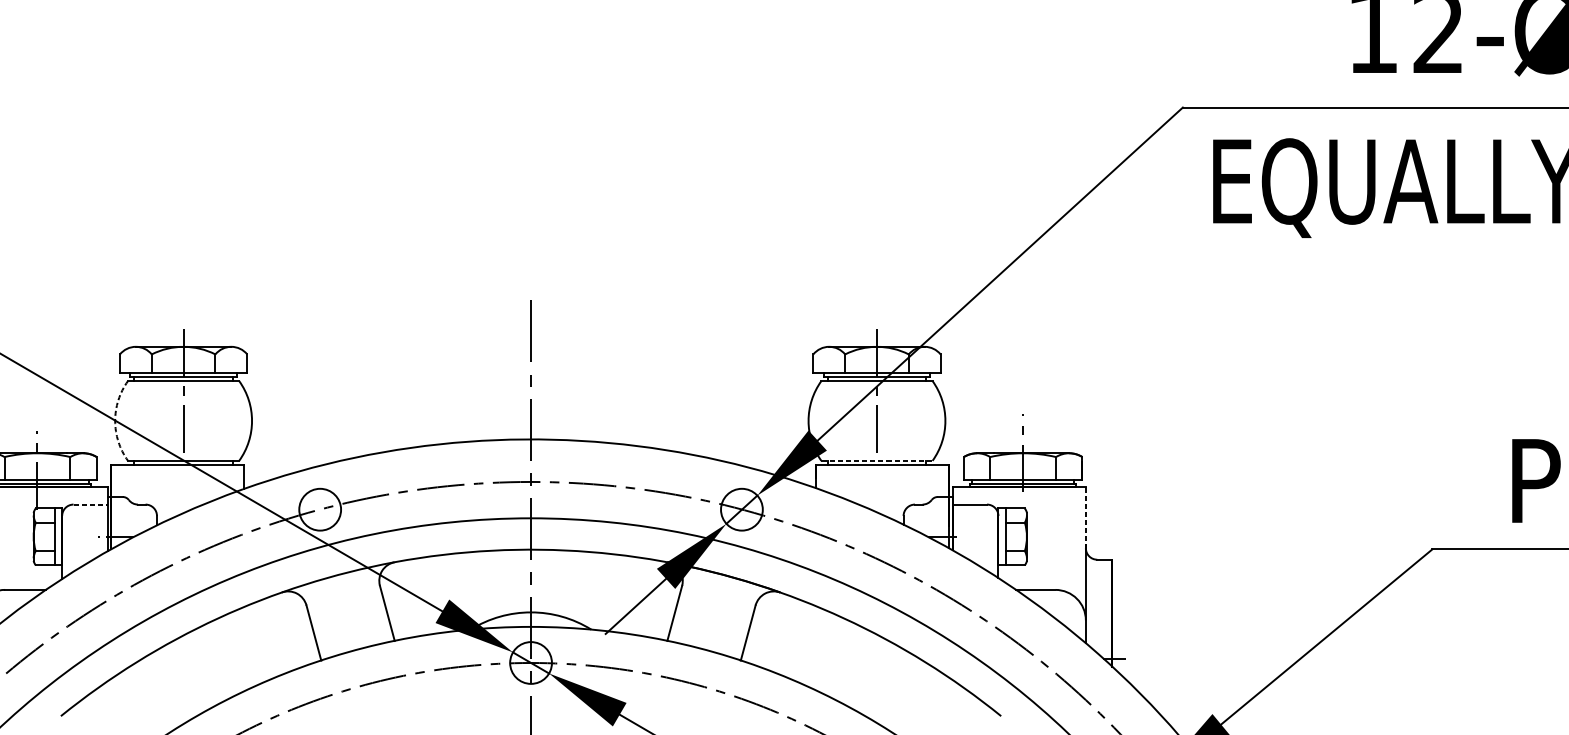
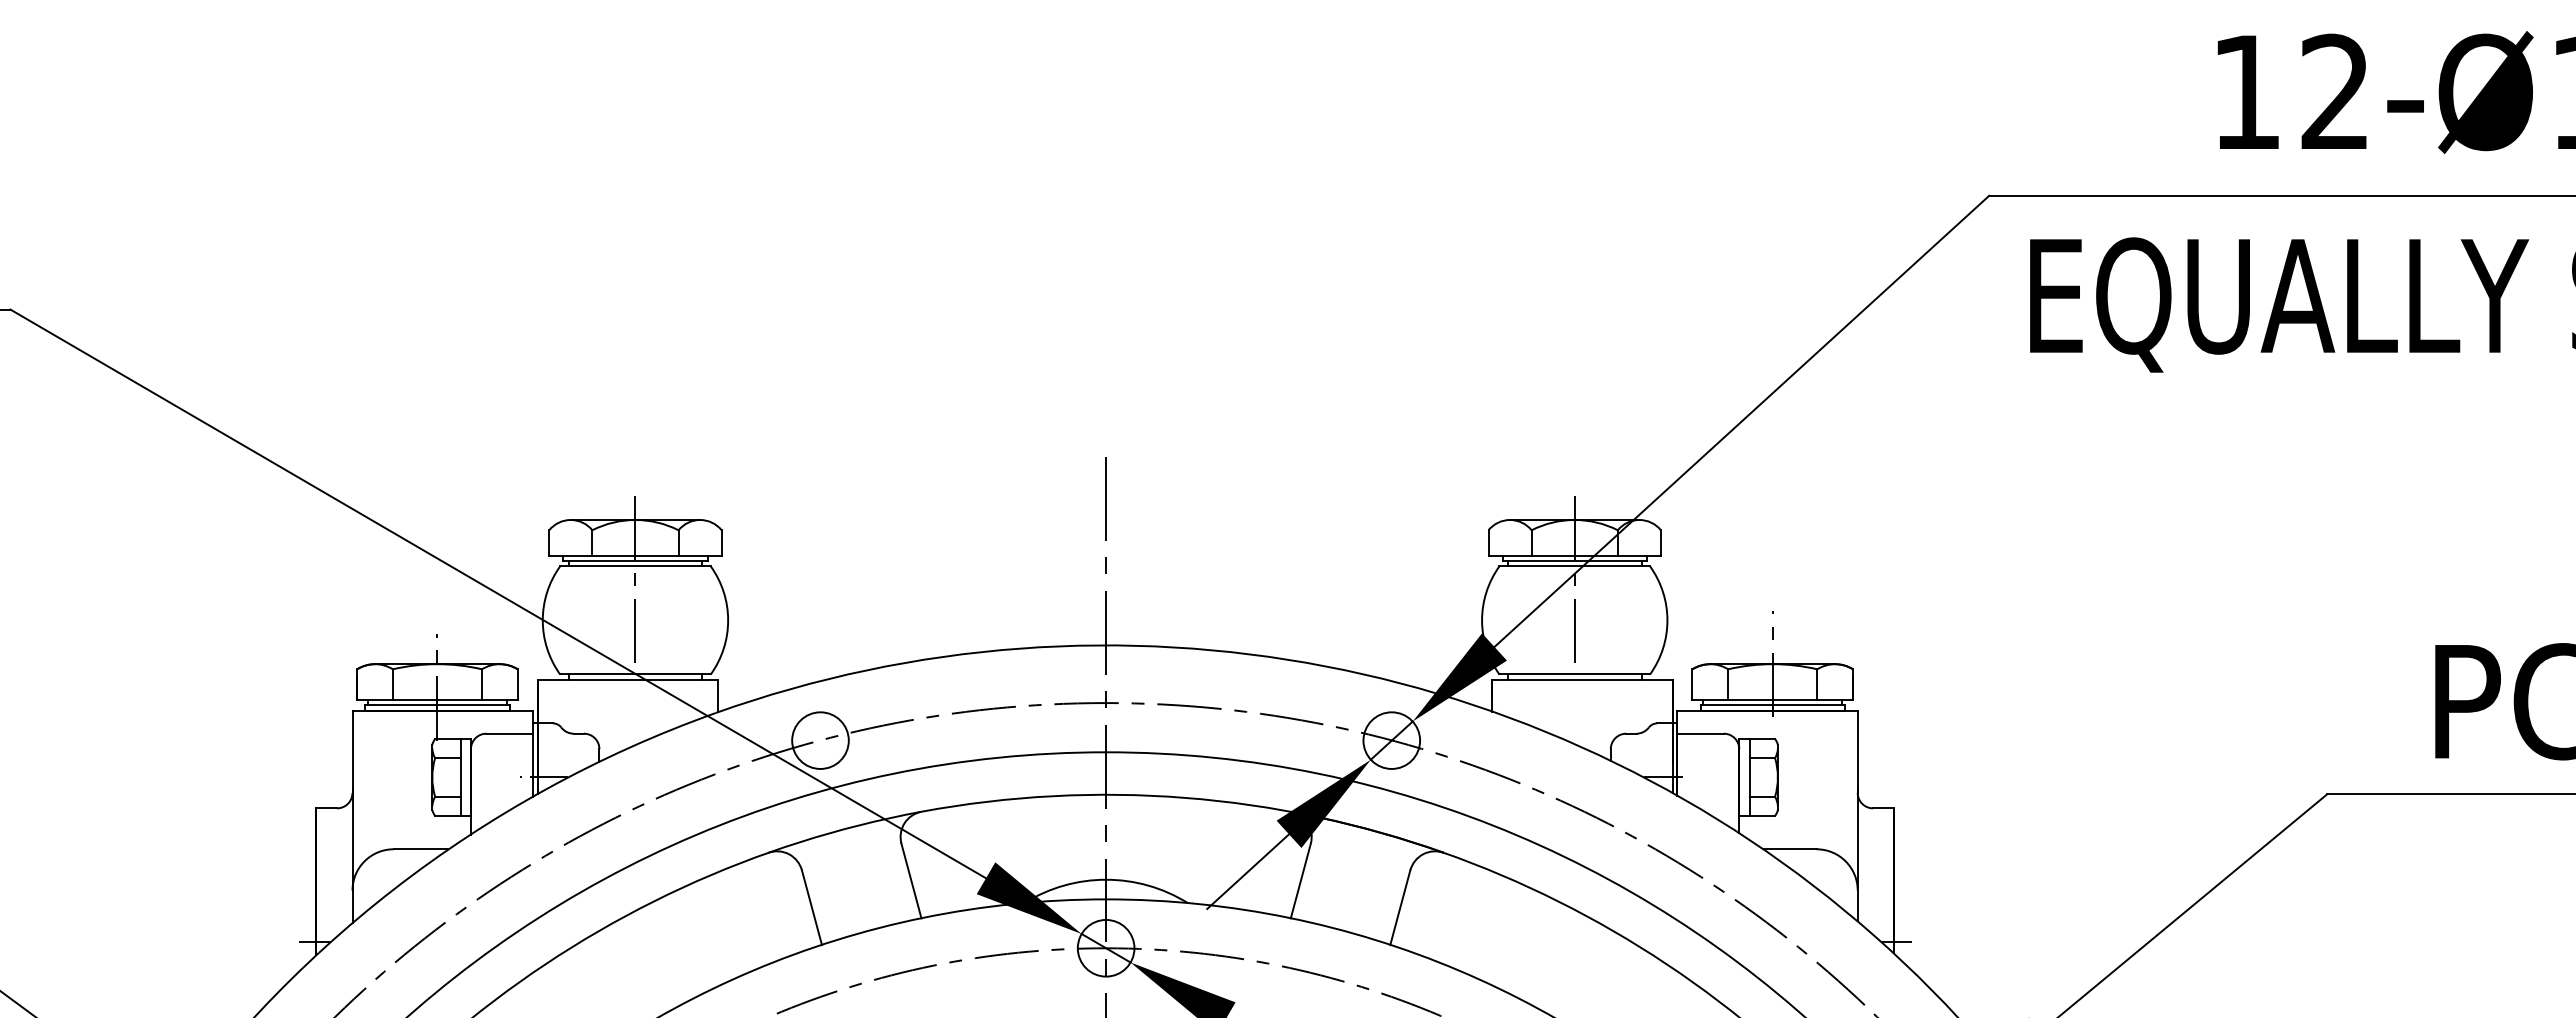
arc: (114, 421) -> (542, 620), dashed -> solid
line: (877, 460) -> (1575, 674), dashed -> solid
line: (91, 504) -> (510, 733), dashed -> solid
line: (1085, 518) -> (1857, 752), dashed -> solid

